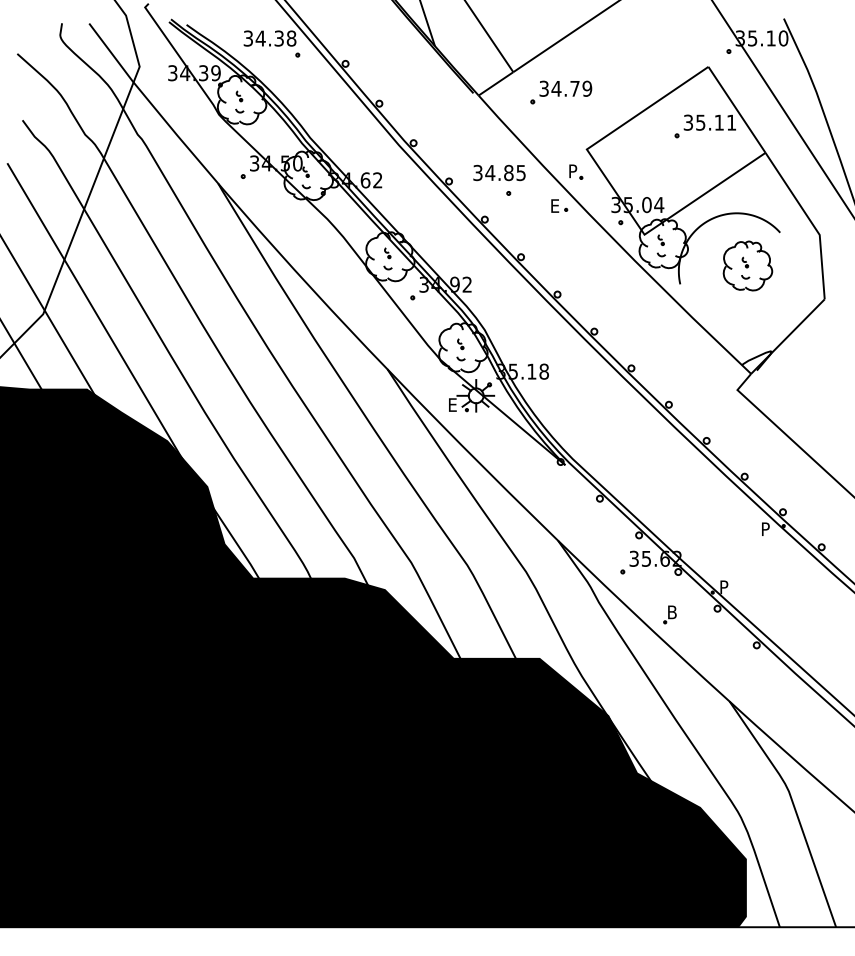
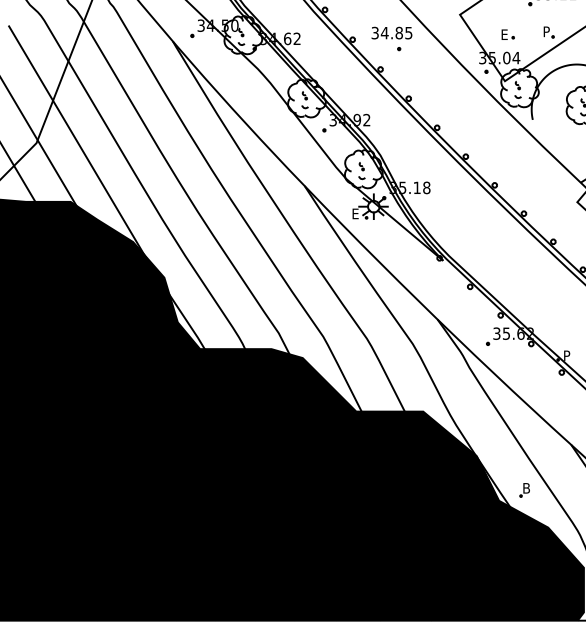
part: (576, 171) -> (549, 31), moved
part: (559, 205) -> (508, 34), moved
part: (669, 614) -> (524, 490), moved

